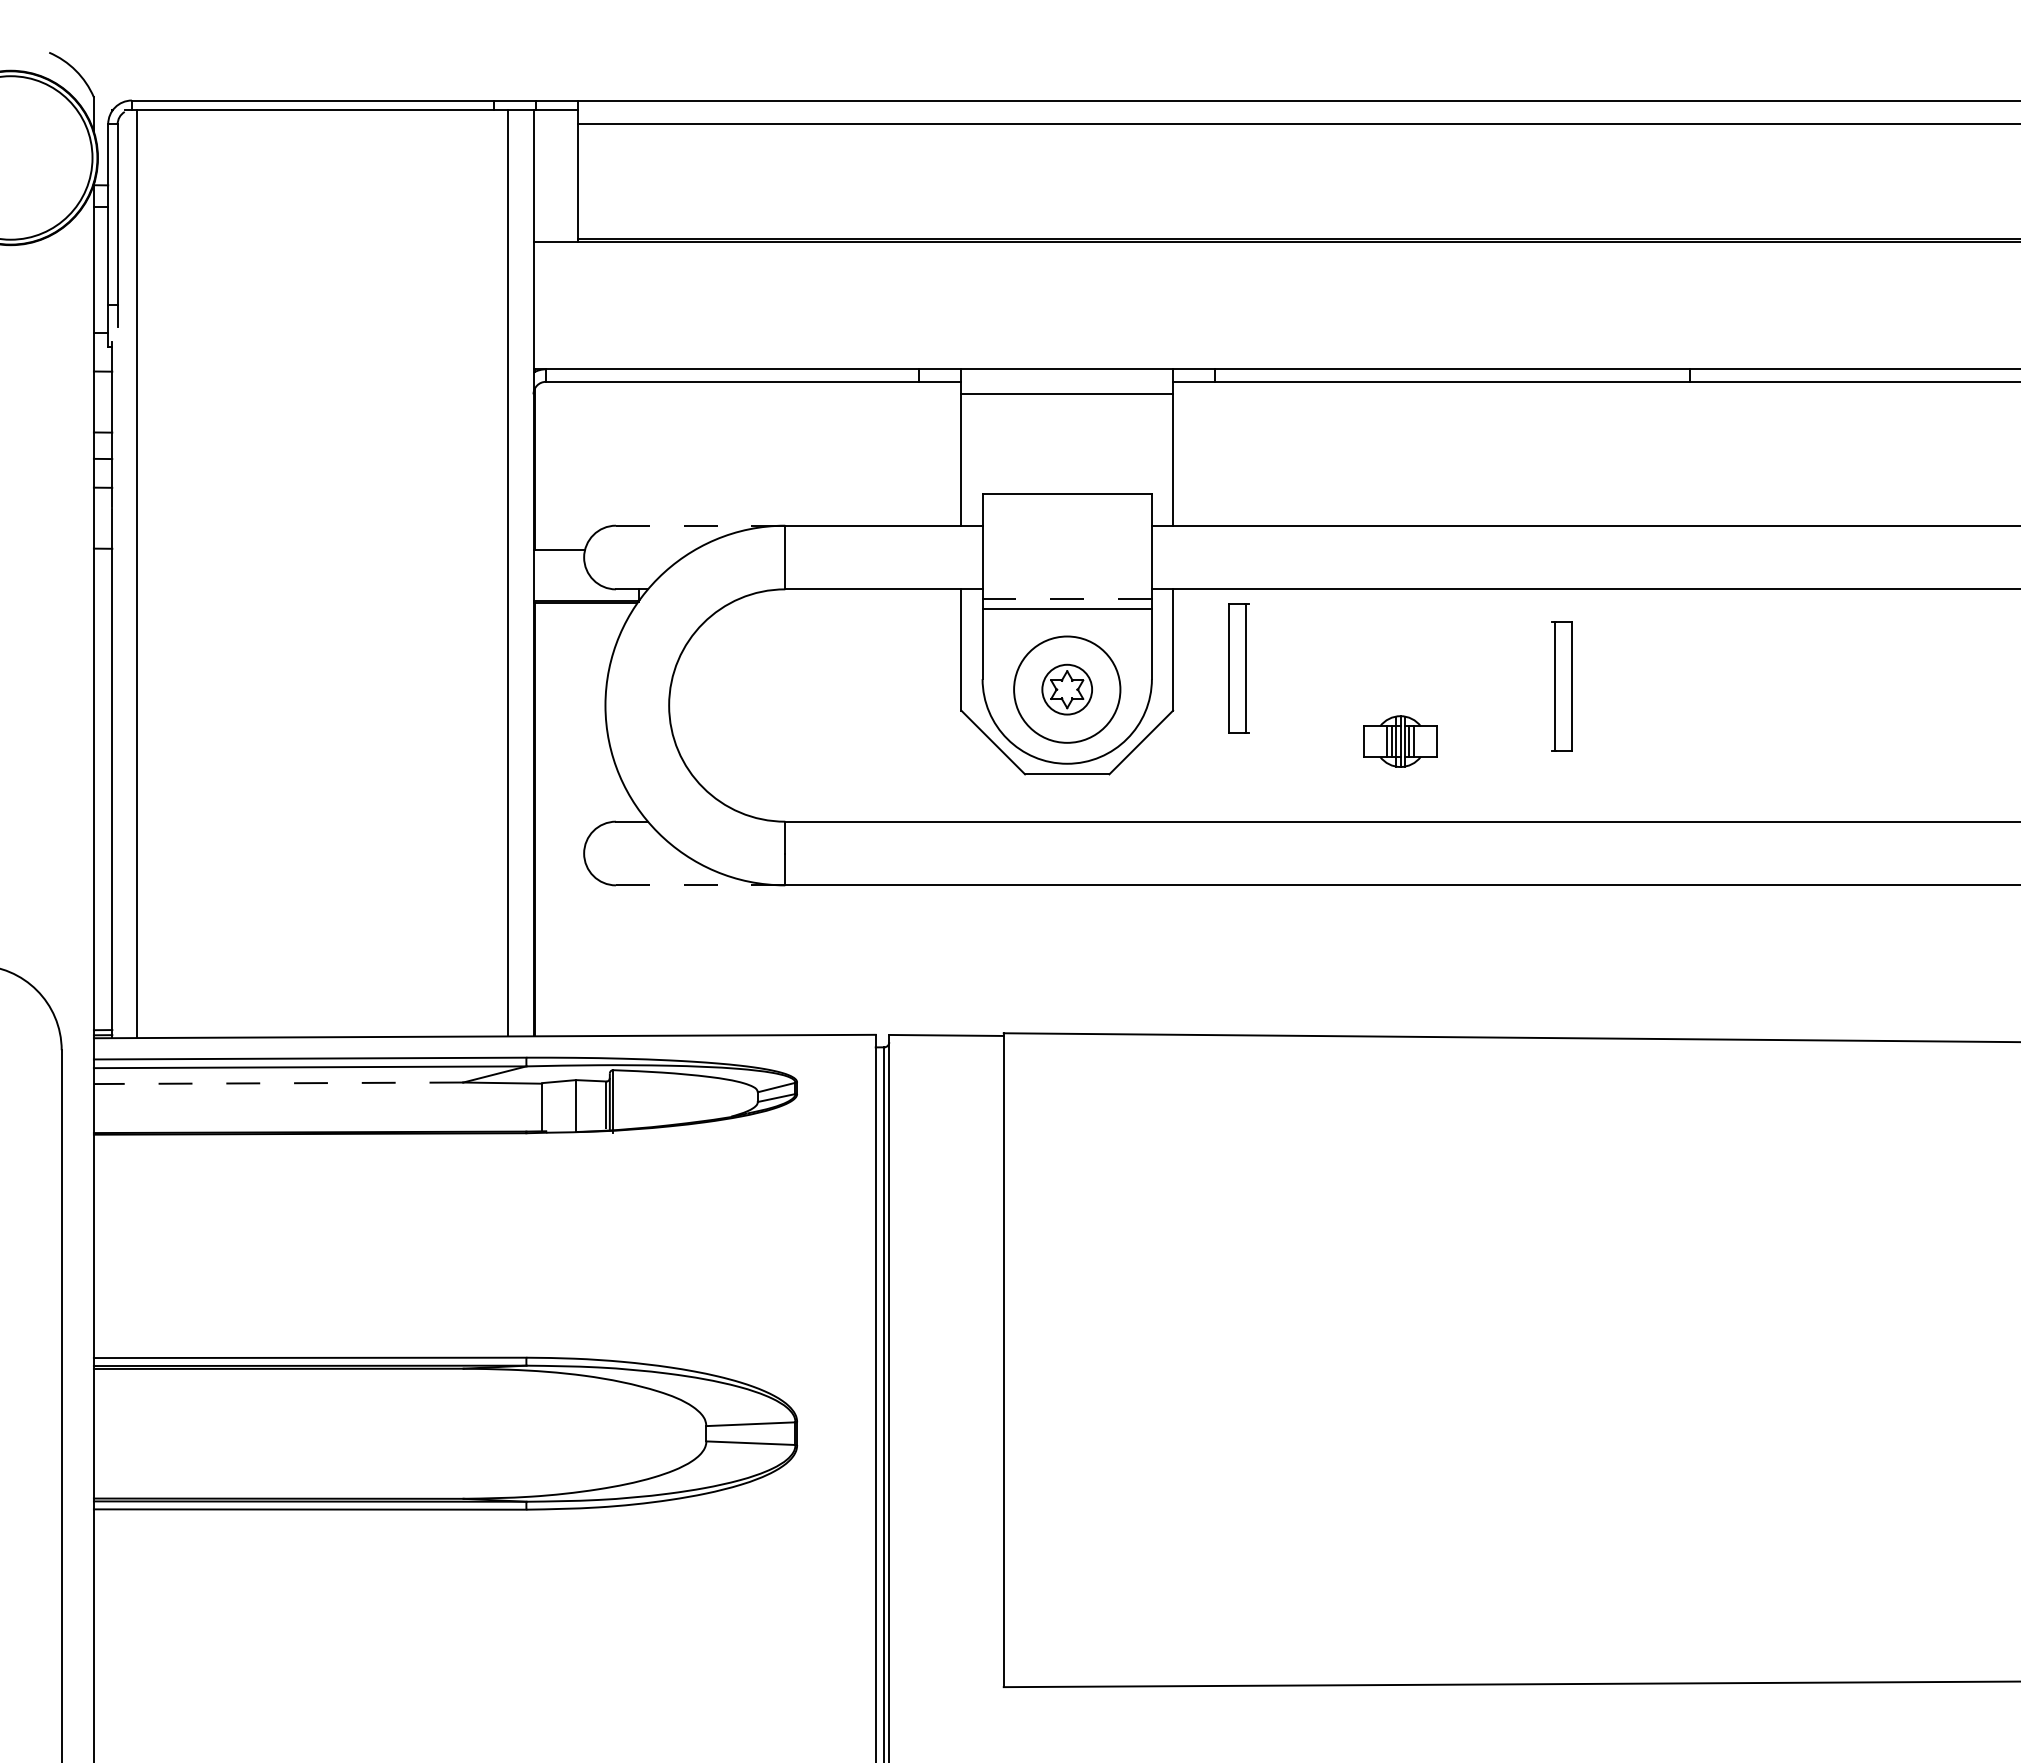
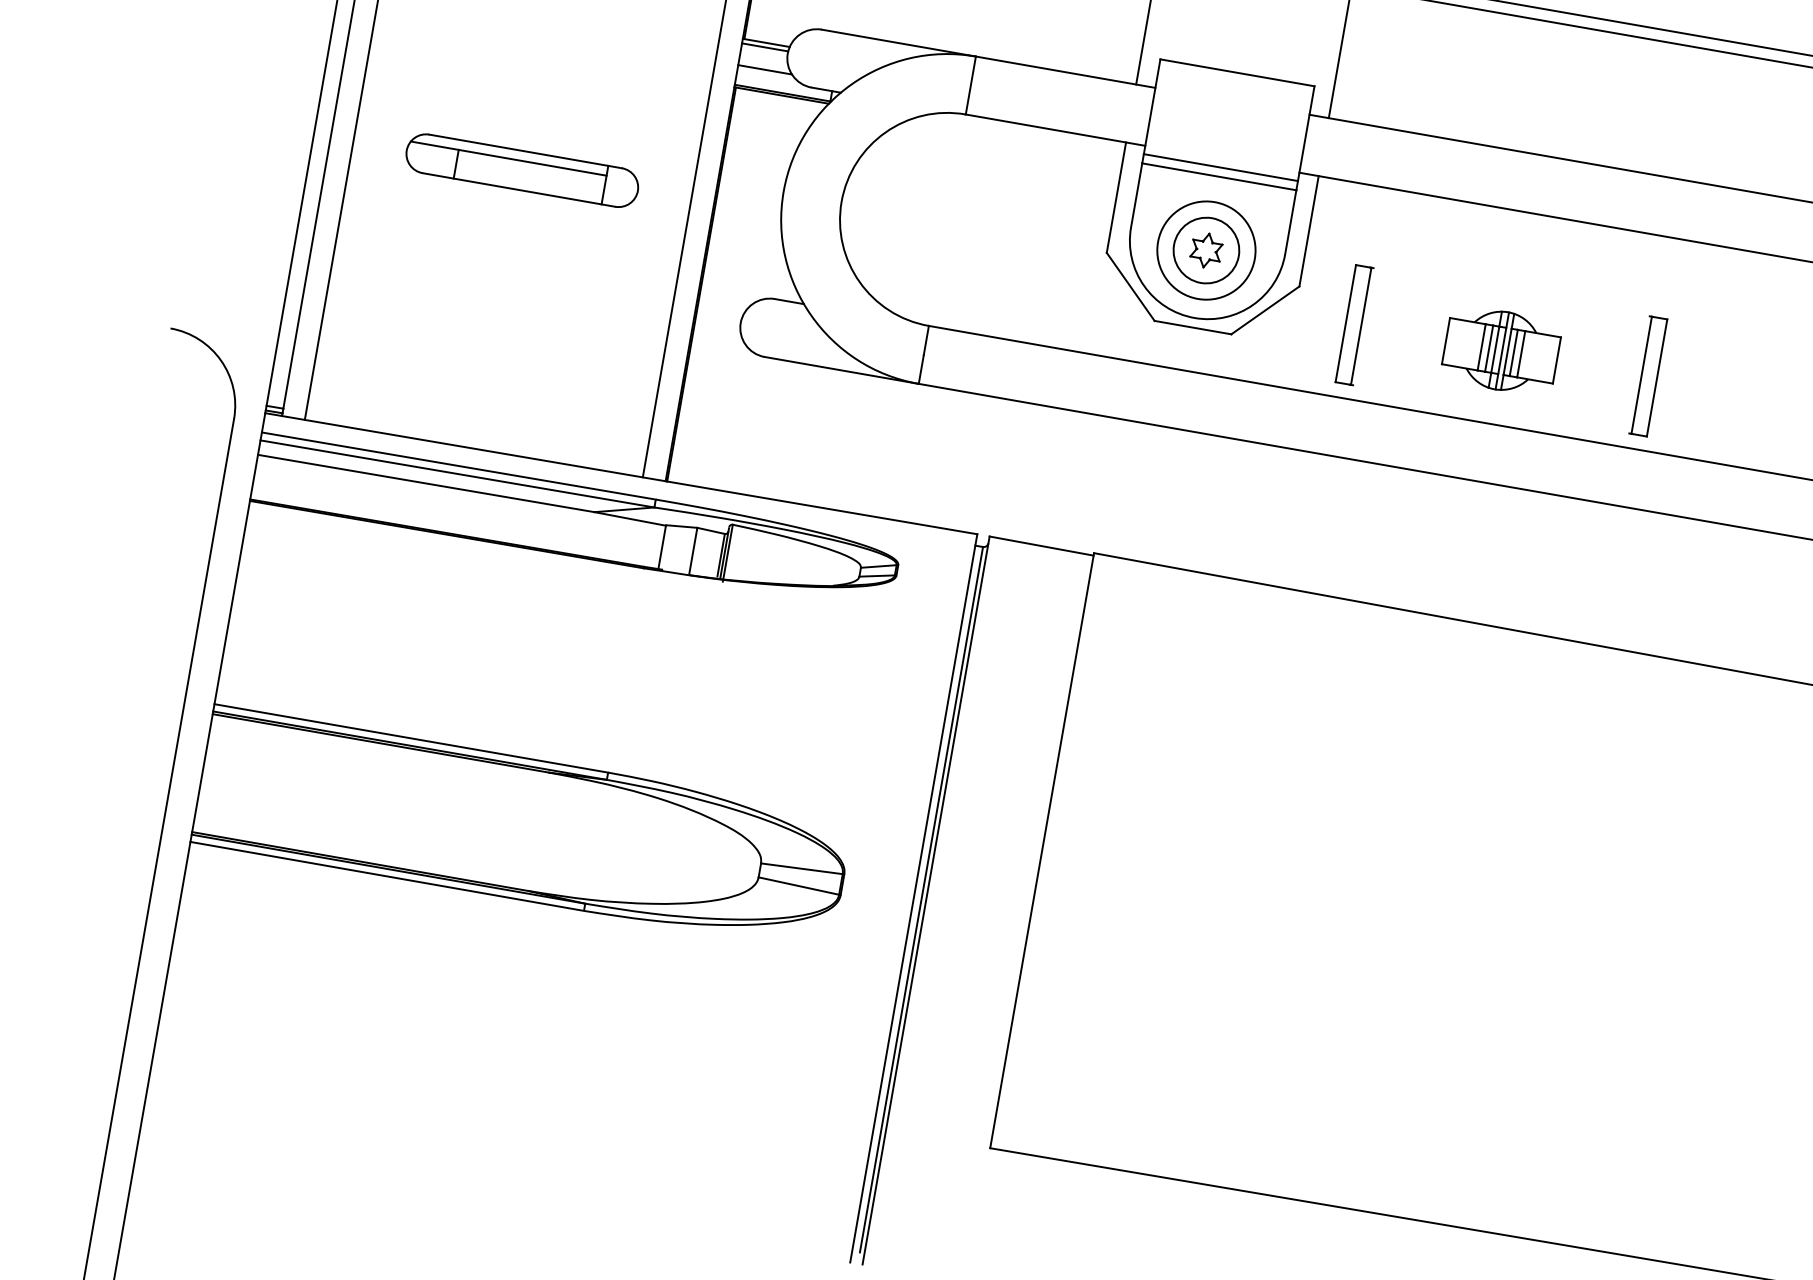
line: (700, 525) -> (898, 42), dashed -> solid
line: (558, 555) -> (764, 47), added
line: (562, 579) -> (764, 70), added
line: (1067, 598) -> (1221, 167), dashed -> solid
part: (1238, 668) -> (1354, 324), moved
part: (1561, 686) -> (1648, 376), moved
circle: (1066, 689) -> (1205, 250), size x1.43
part: (322, 731) -> (522, 170), added
part: (1400, 741) -> (1501, 350), size x1.67
line: (700, 885) -> (841, 370), dashed -> solid
line: (278, 1083) -> (426, 483), dashed -> solid

